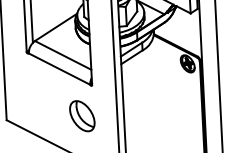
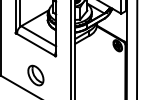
part: (81, 116) -> (35, 75), moved

